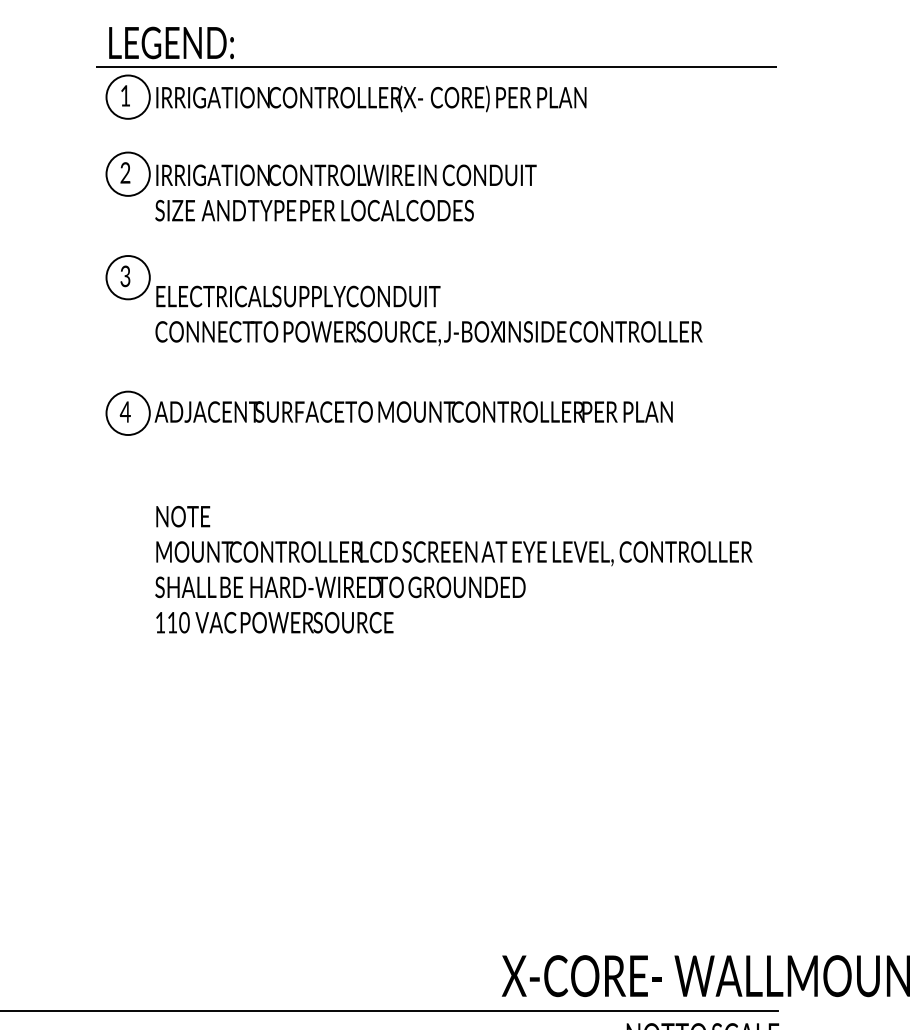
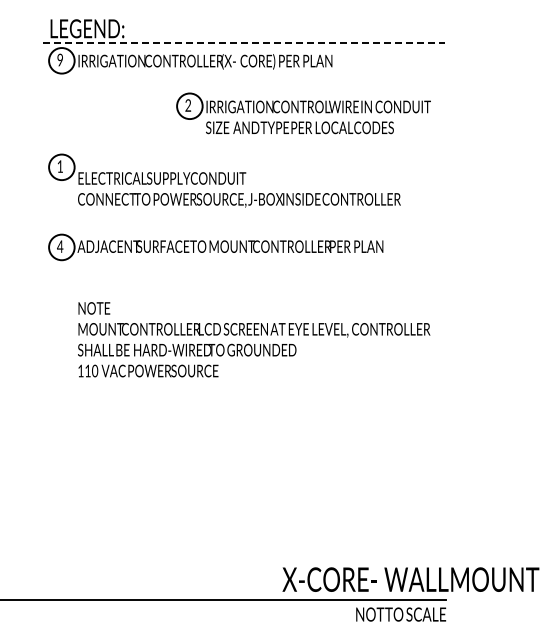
line: (435, 66) -> (243, 42), solid -> dashed
text: (124, 94) -> (59, 59), 1 -> 9
part: (320, 186) -> (303, 113), moved
text: (125, 276) -> (60, 166), 3 -> 1

